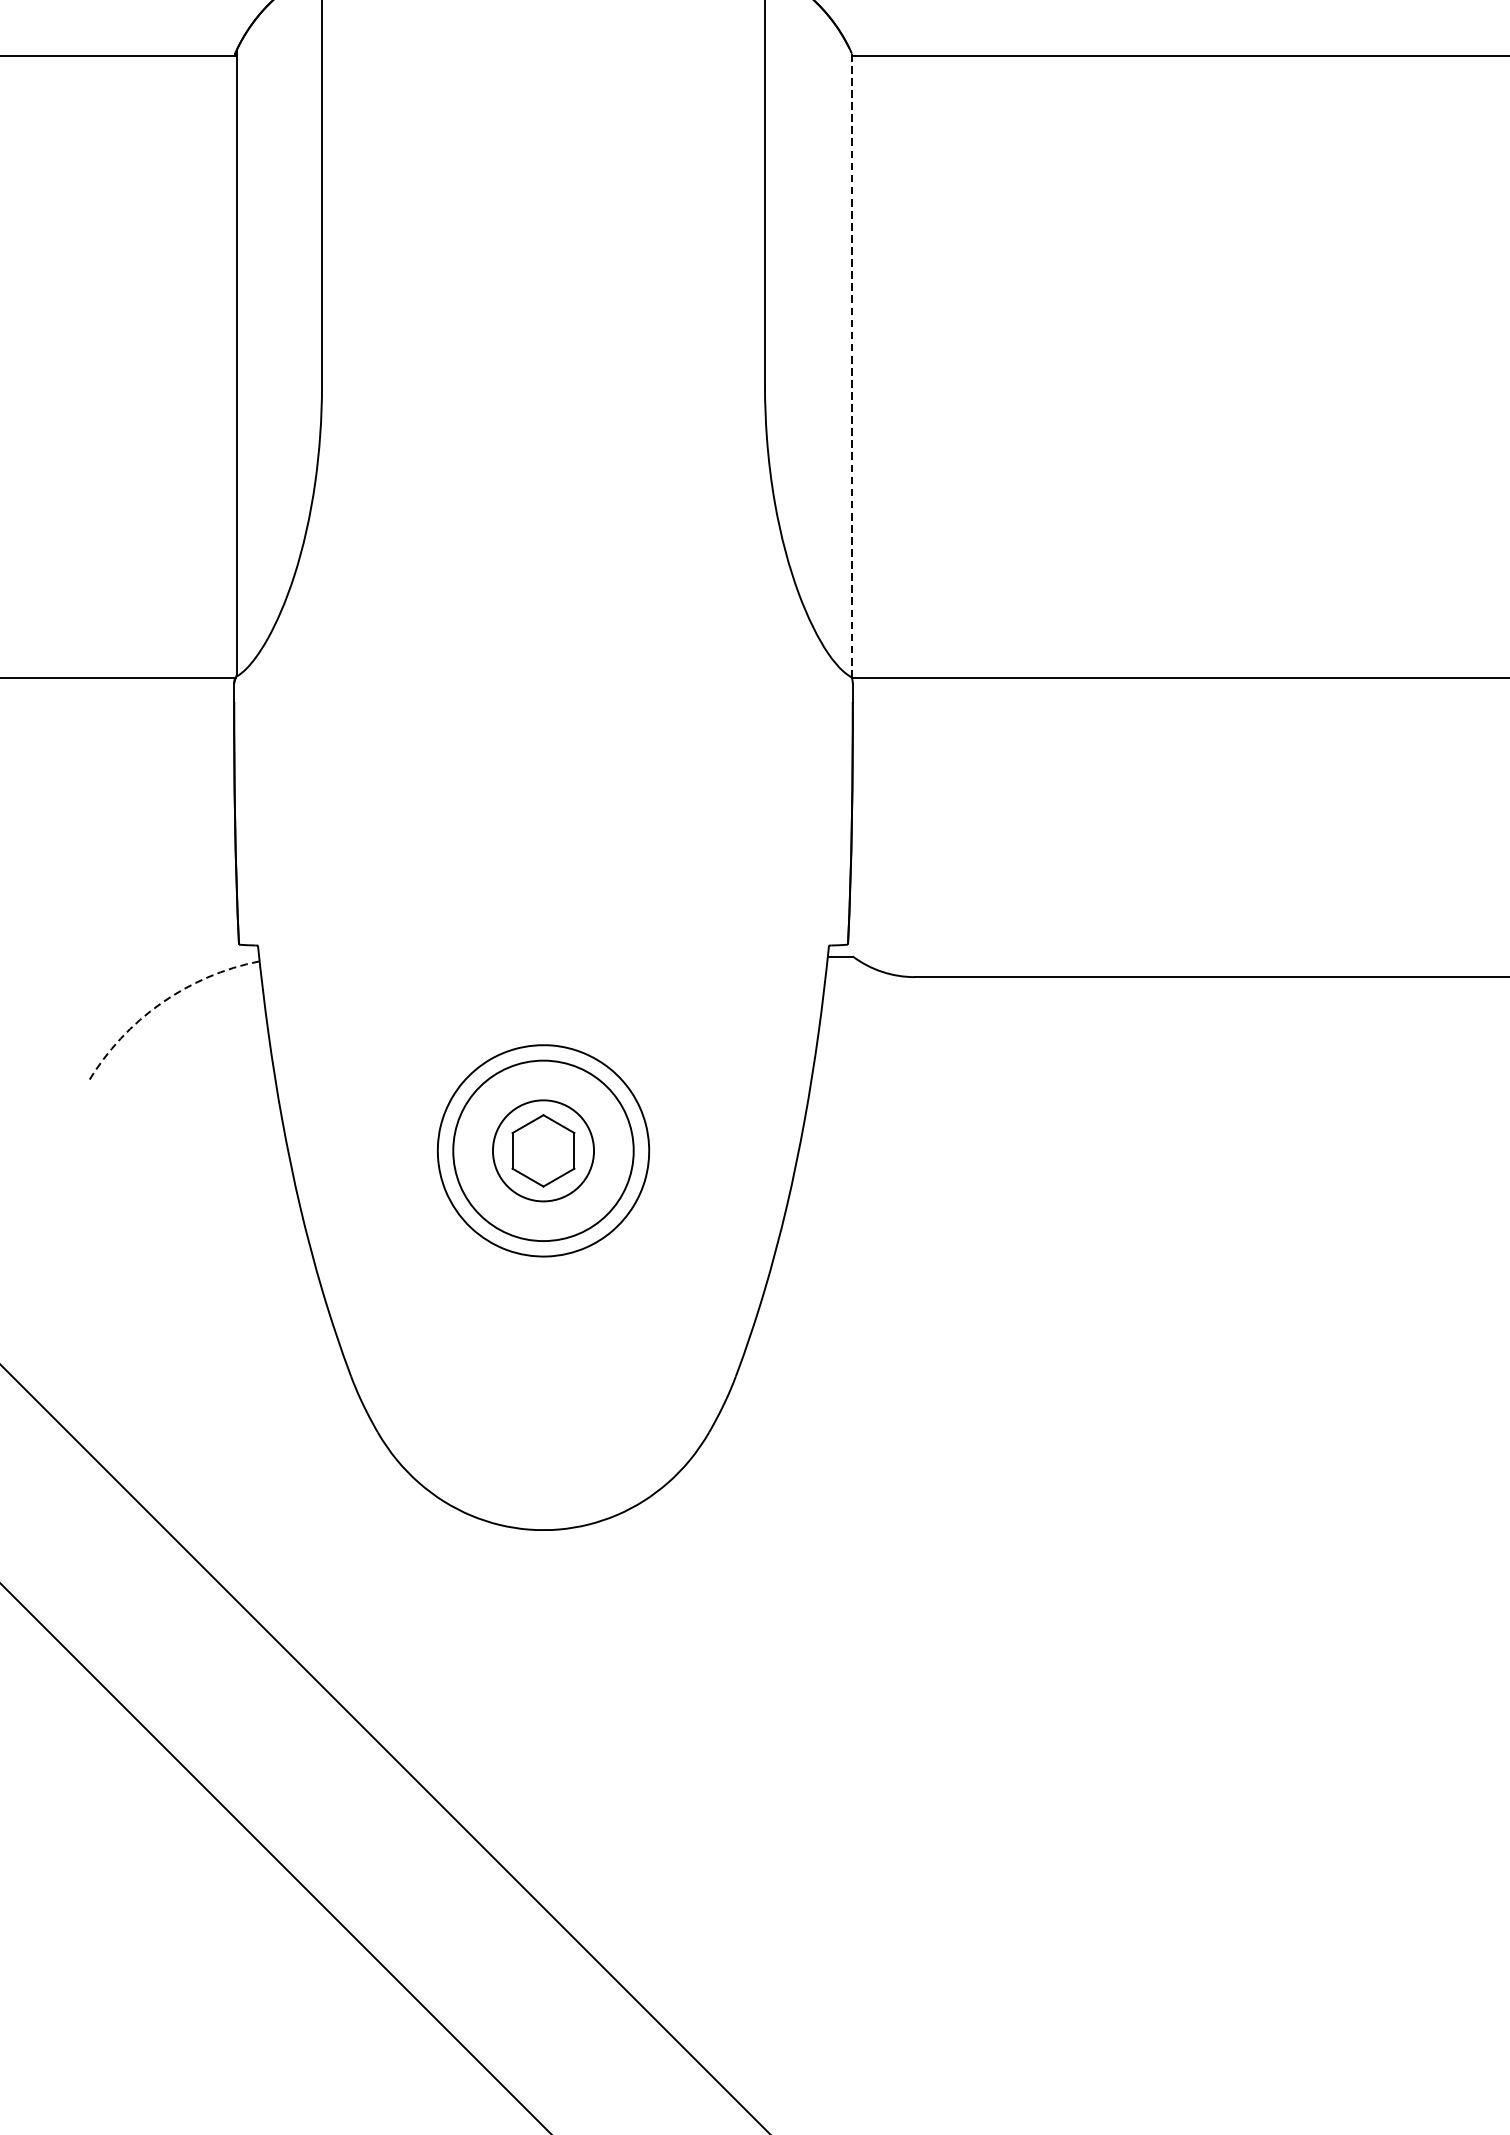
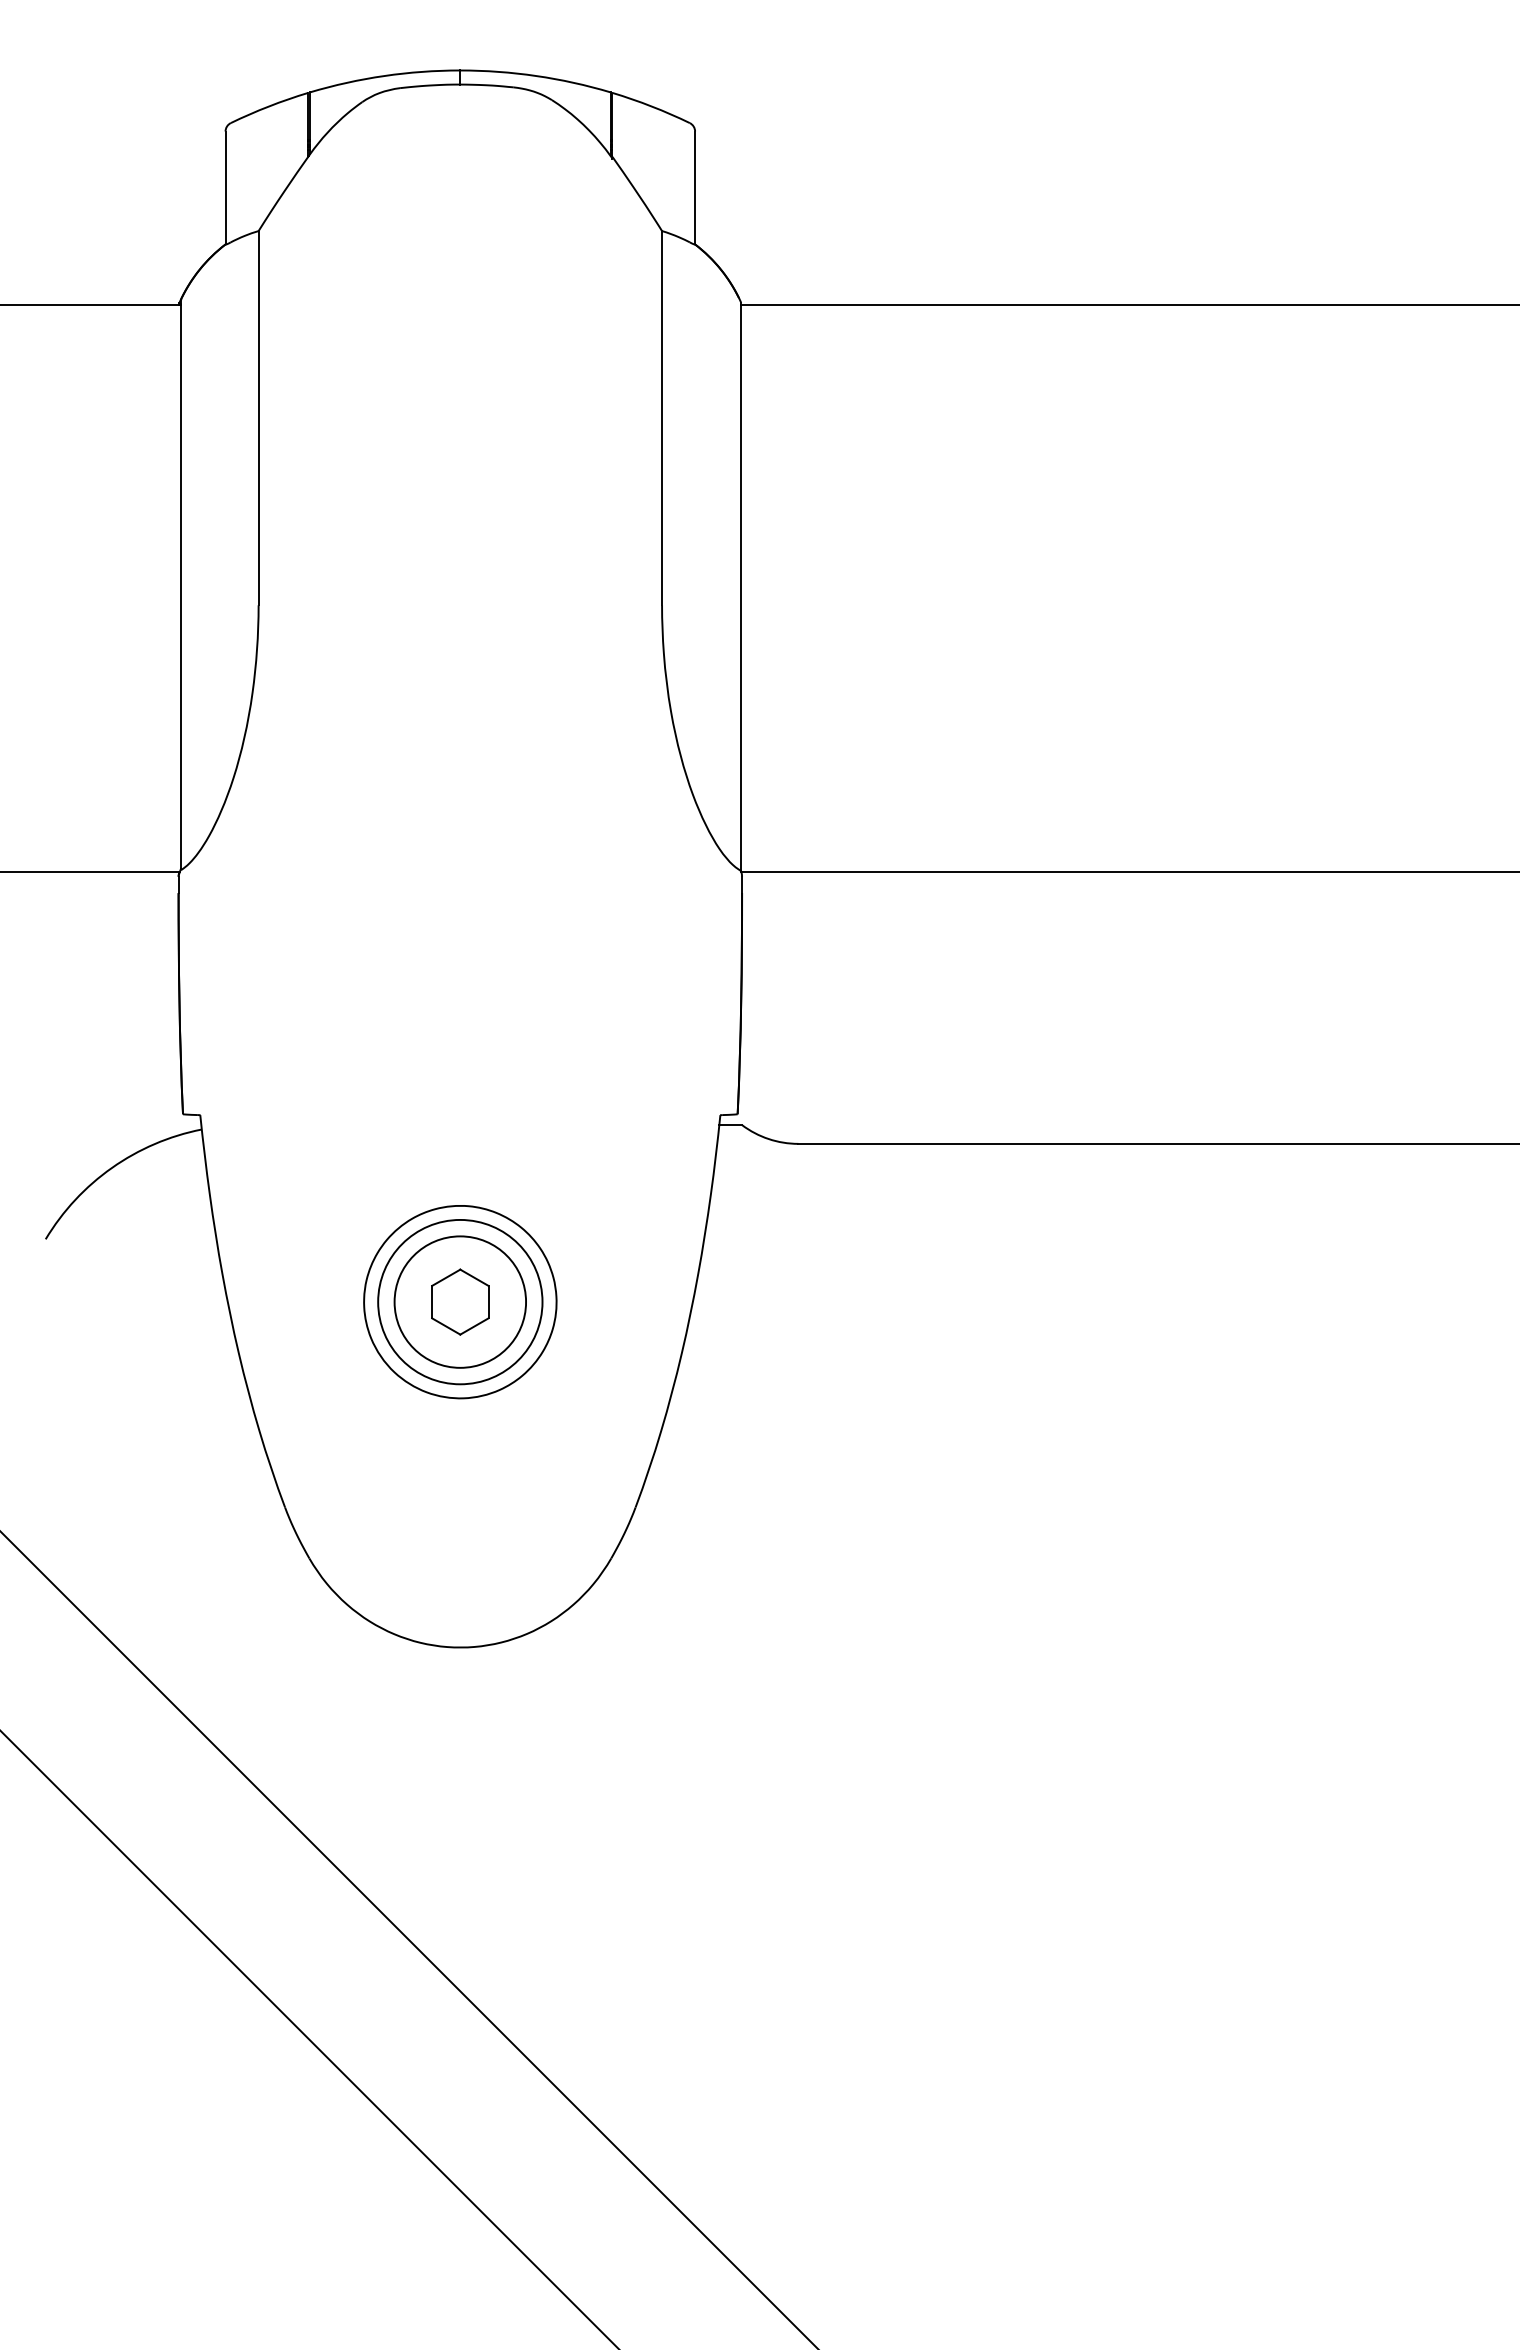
line: (852, 365) -> (741, 586), dashed -> solid
arc: (161, 1003) -> (112, 1167), dashed -> solid
circle: (543, 1150) -> (460, 1301), size x1.43

